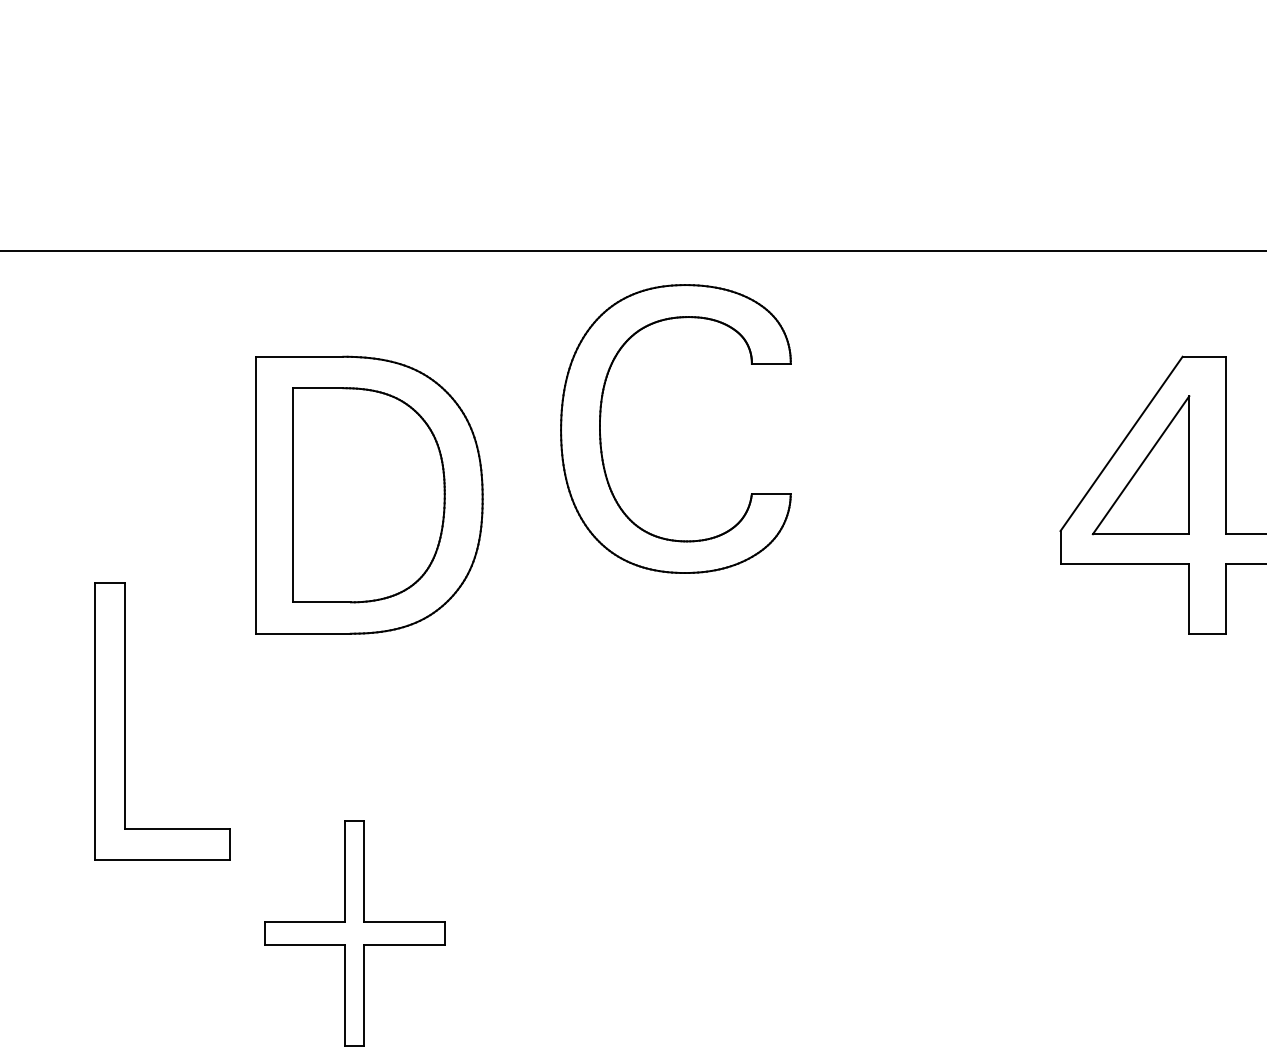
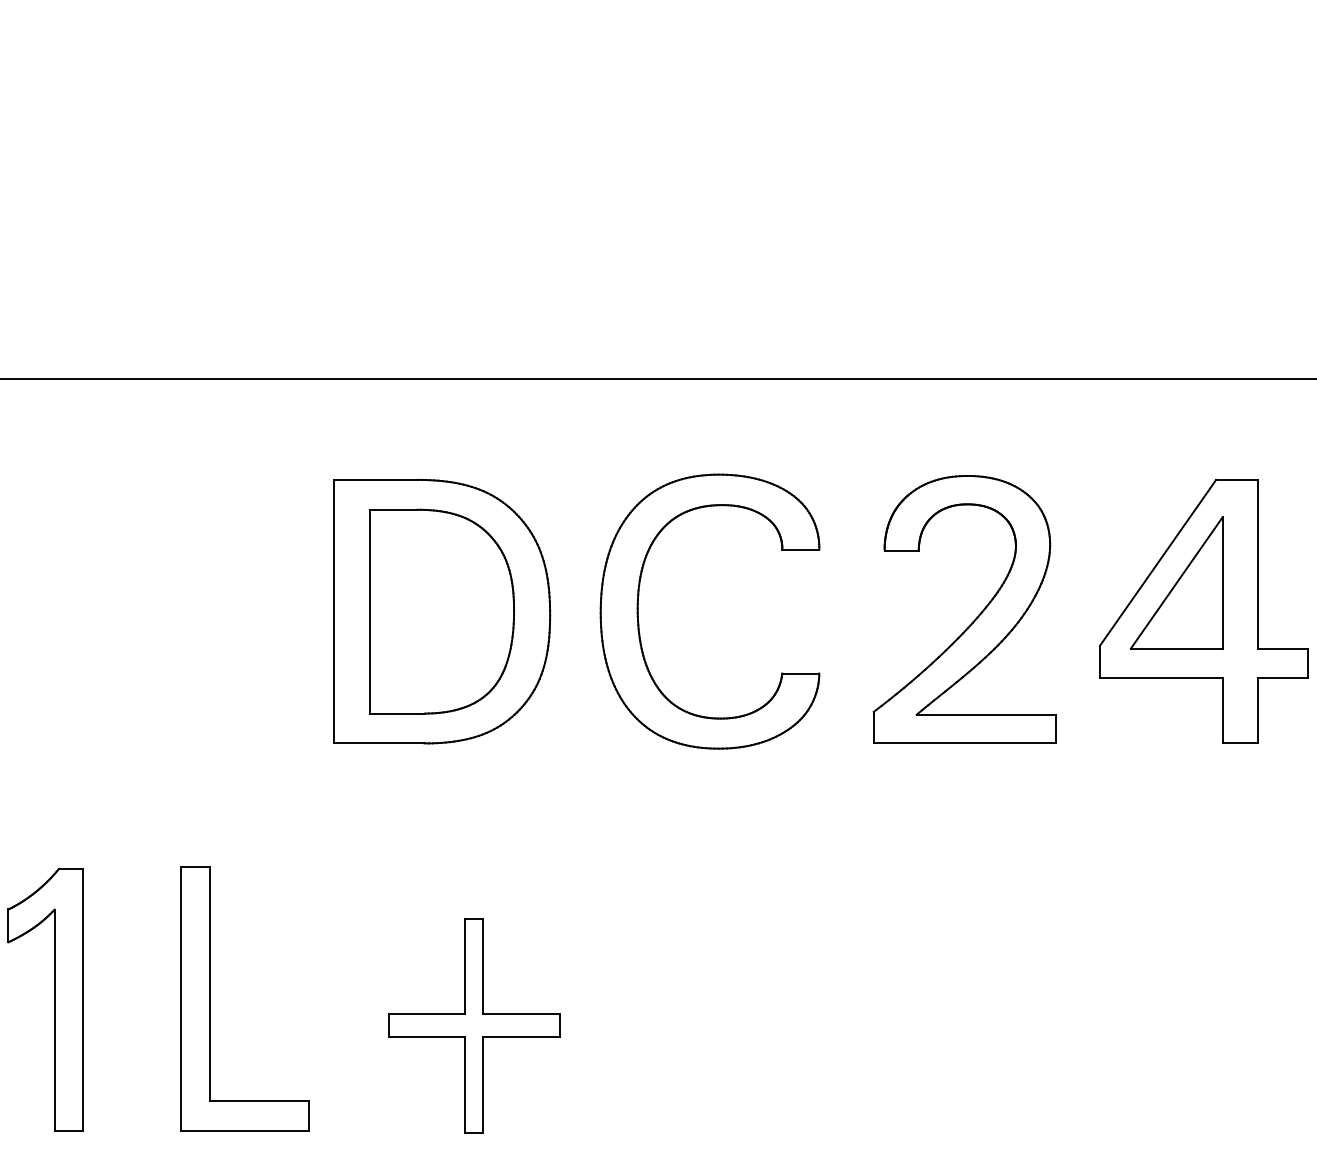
part: (600, 428) -> (638, 611), moved
part: (928, 503) -> (974, 619), added
part: (125, 721) -> (210, 998), moved
part: (354, 933) -> (474, 1025), moved

